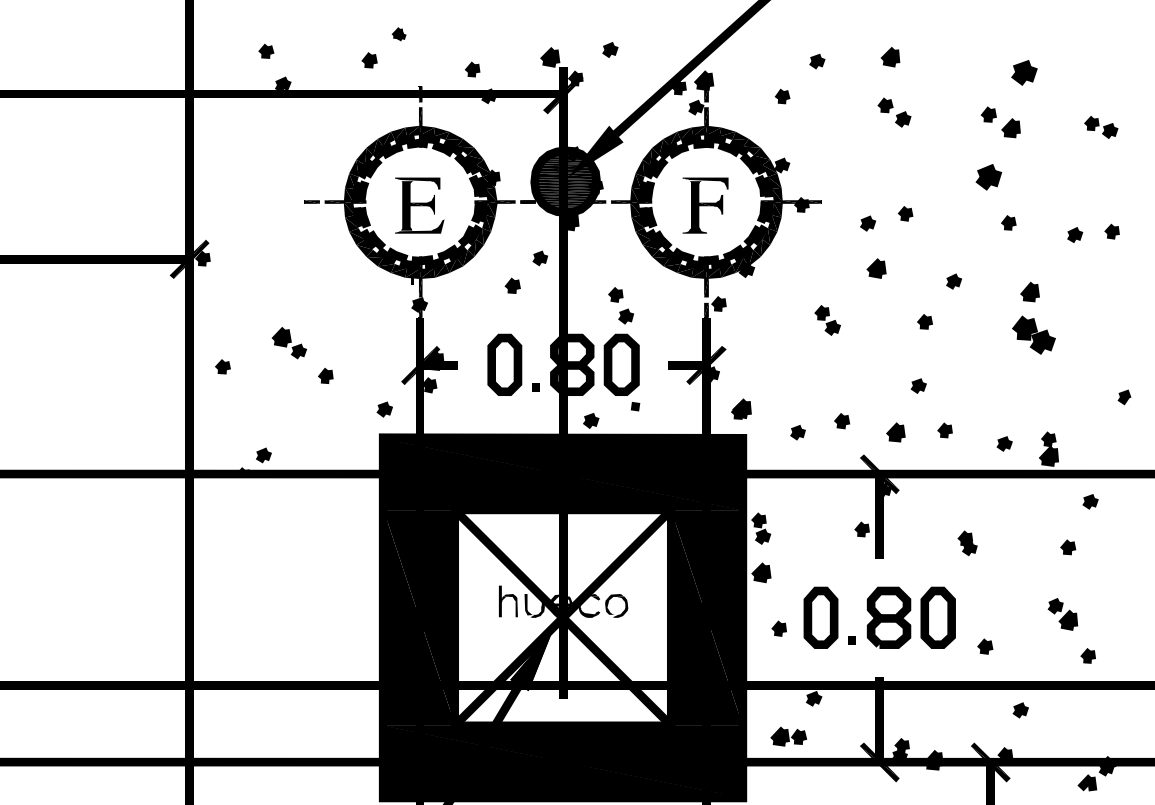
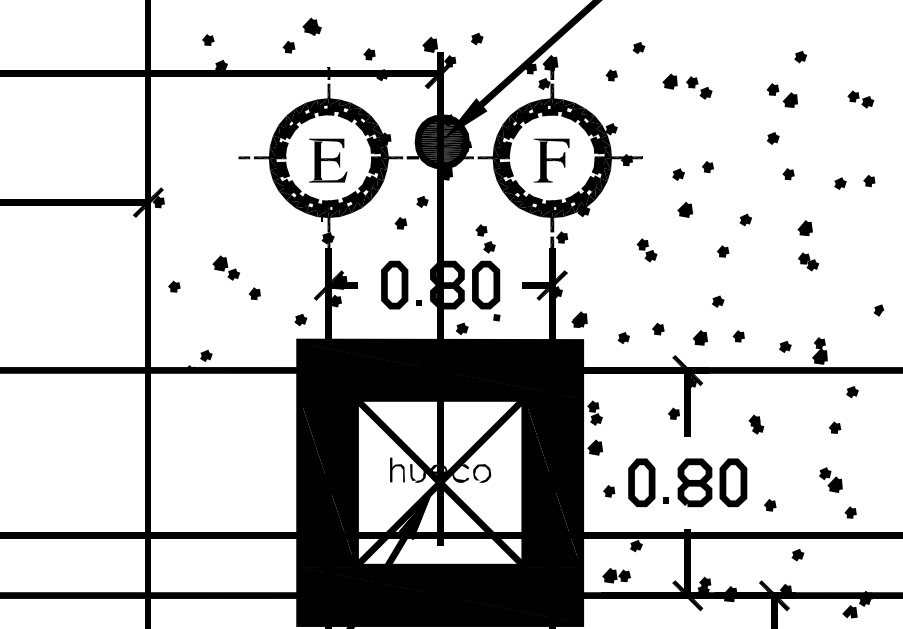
part: (398, 34) -> (311, 26), size x1.67
part: (889, 57) -> (669, 81), moved
part: (1024, 73) -> (800, 57), size x0.62
part: (989, 177) -> (773, 138), size x0.62
part: (1034, 334) -> (808, 261), size x0.62

